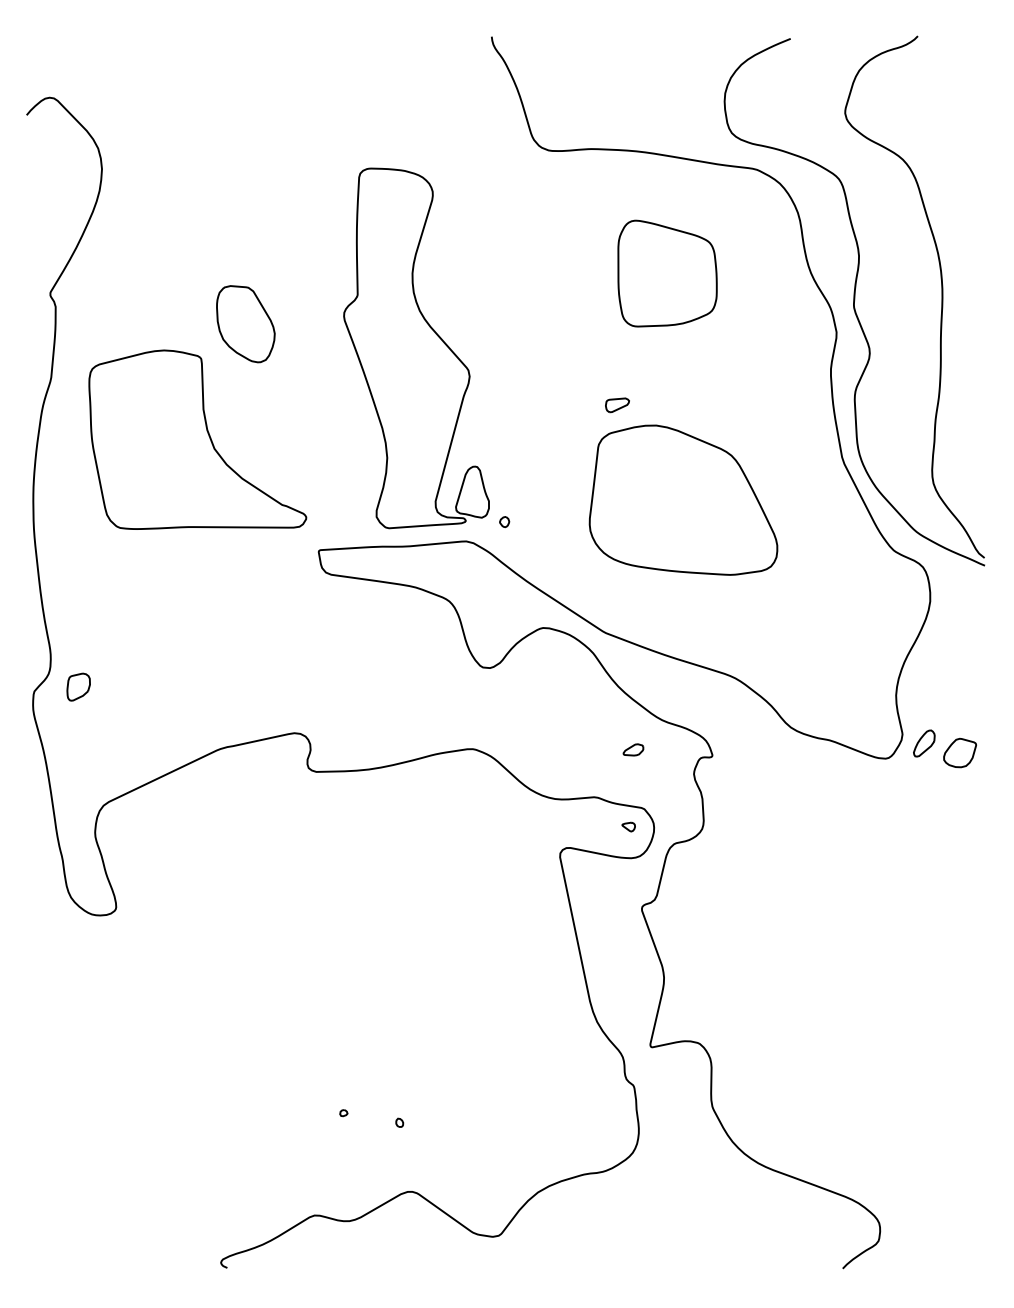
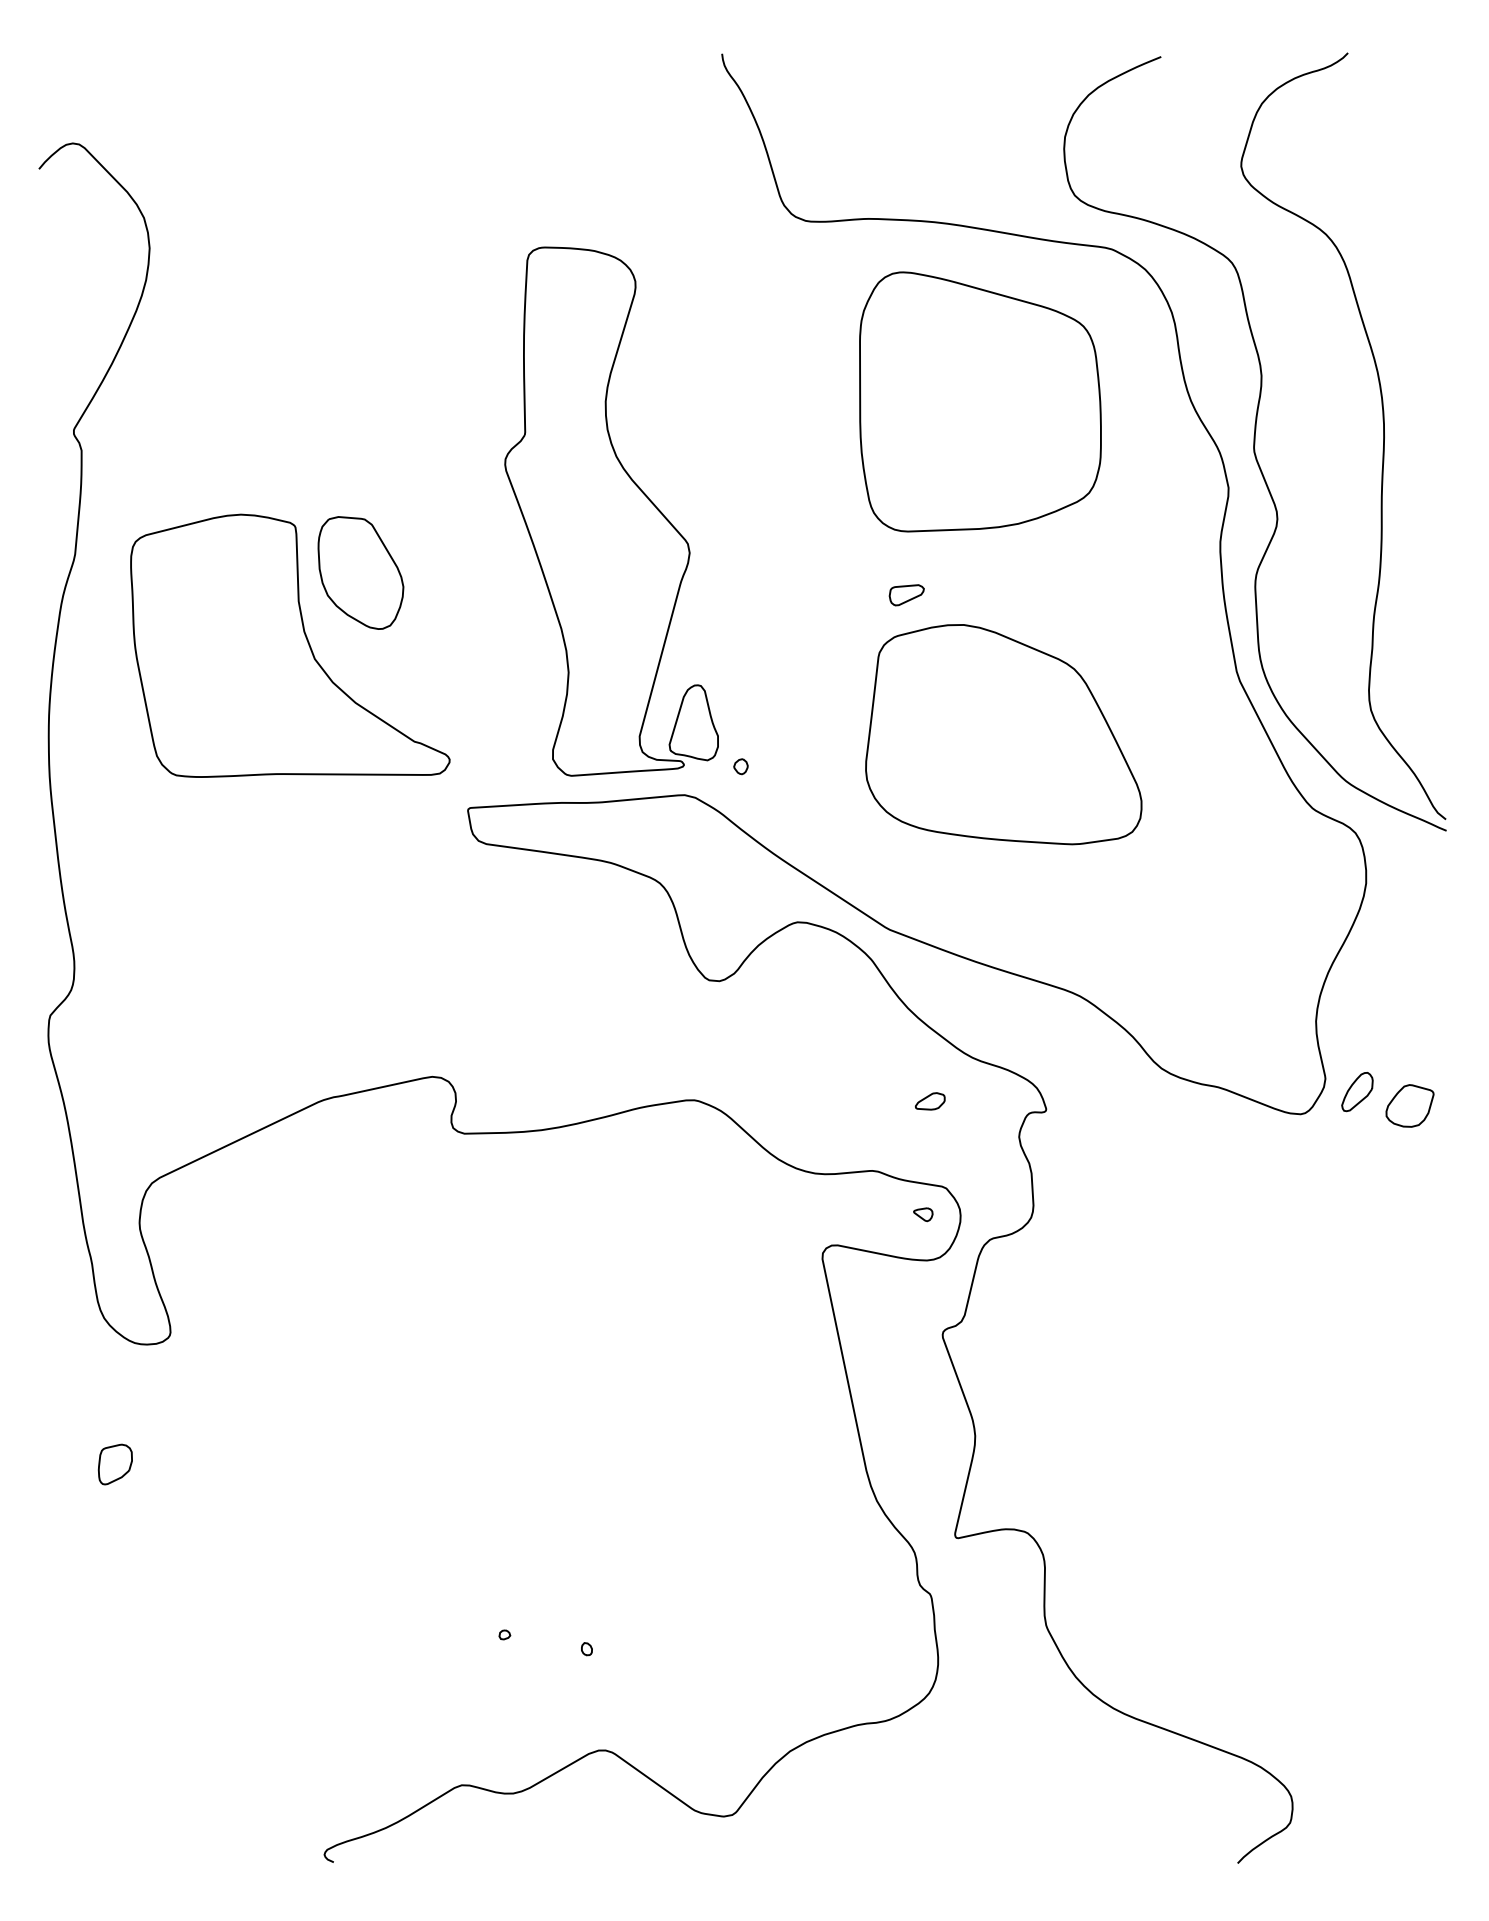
part: (667, 273) -> (980, 401), size x1.67
part: (245, 324) -> (360, 573), moved
part: (78, 686) -> (115, 1463), moved

